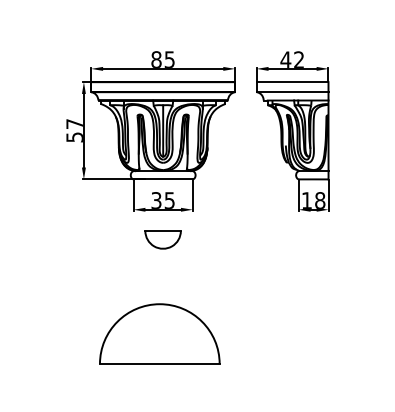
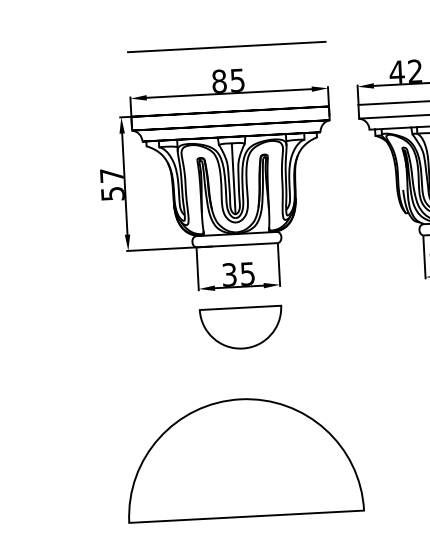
line: (163, 35) -> (227, 47), added
part: (162, 239) -> (240, 327), size x1.67
part: (159, 333) -> (243, 457), size x1.43

